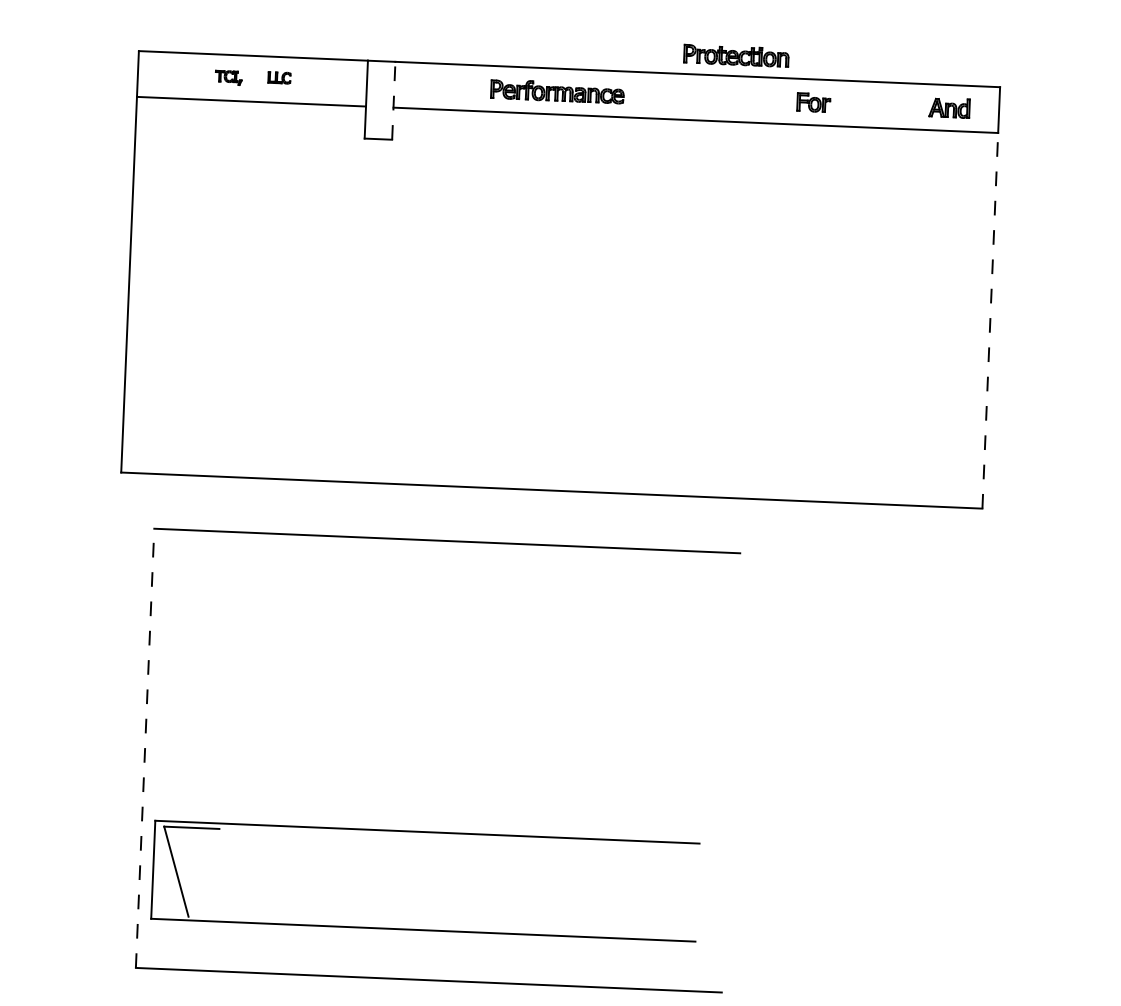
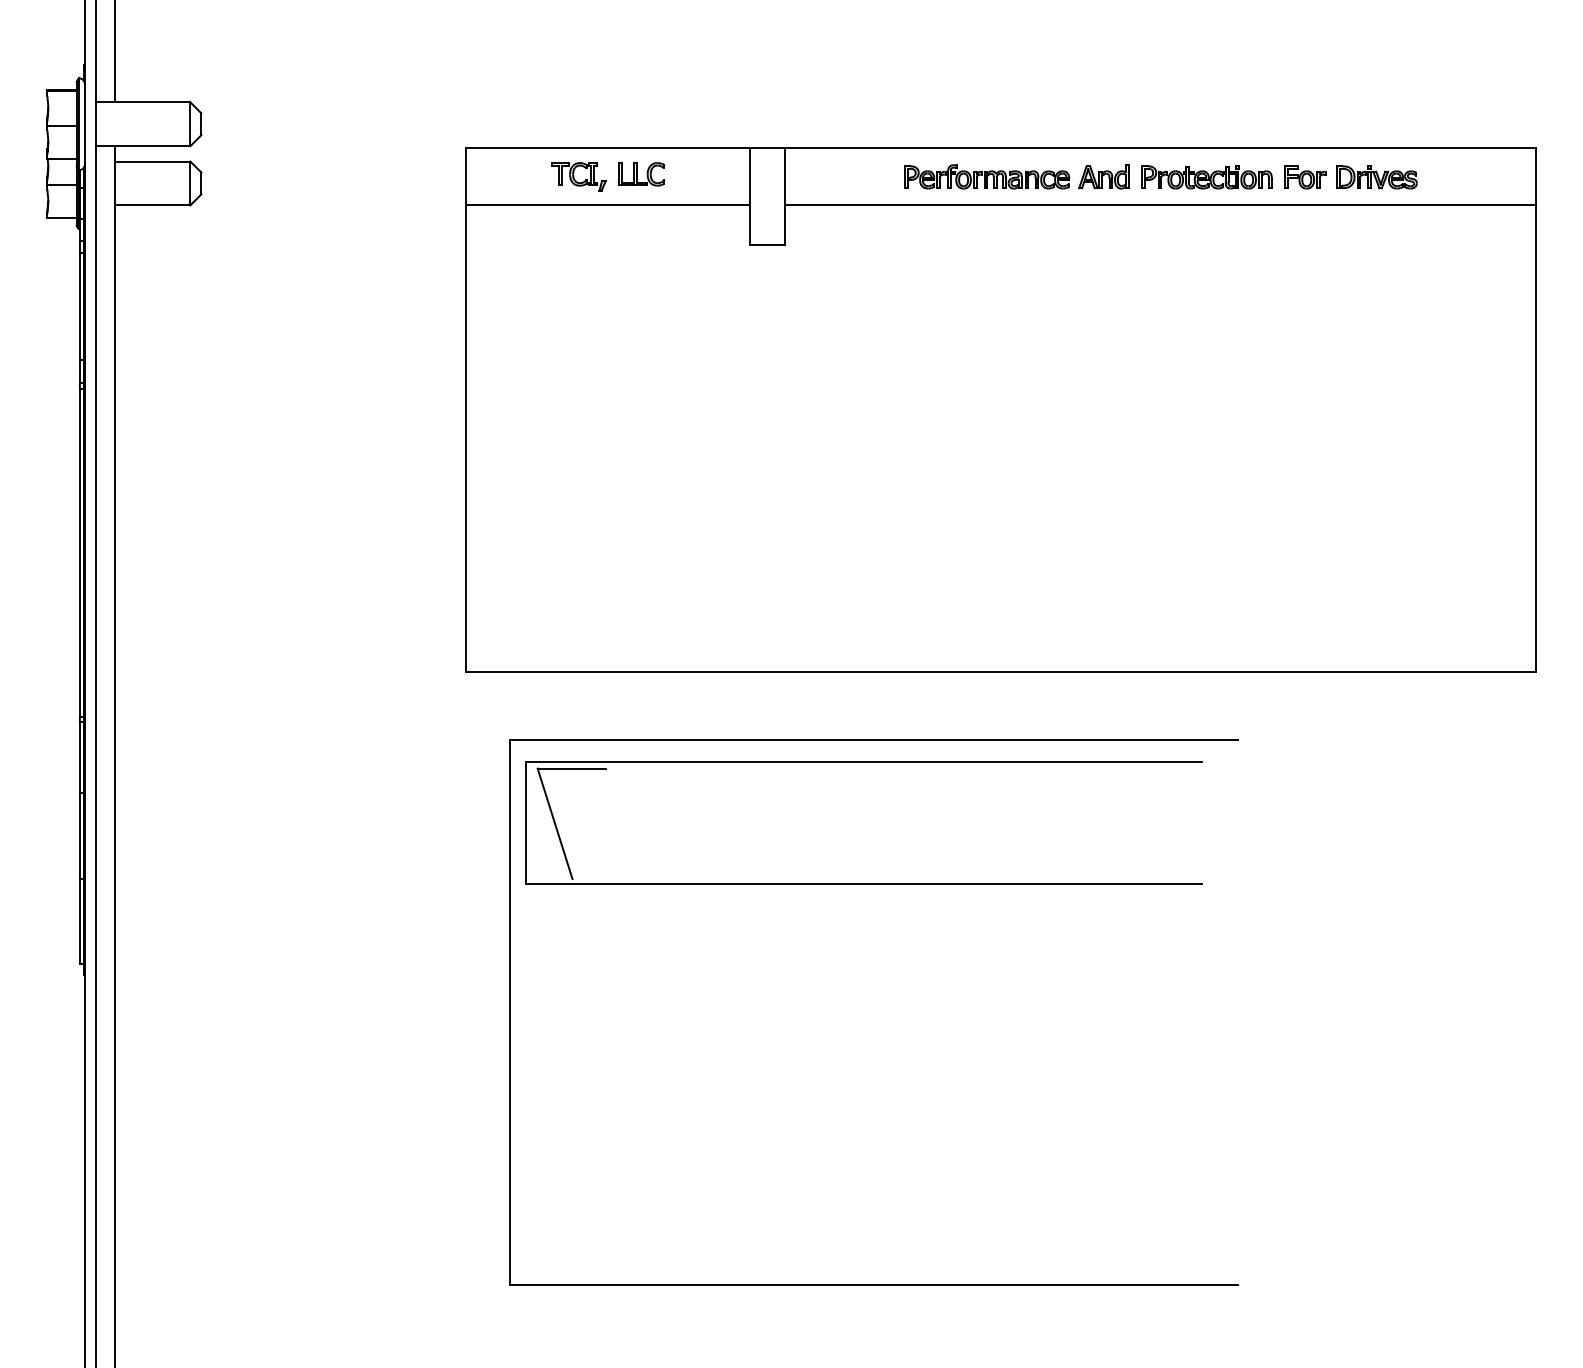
part: (736, 55) -> (1206, 177), moved
part: (228, 77) -> (578, 176), size x1.67
part: (279, 77) -> (641, 174), size x1.67
line: (393, 100) -> (784, 196), dashed -> solid
part: (871, 105) -> (1376, 177), added
part: (949, 107) -> (1103, 176), moved
line: (990, 320) -> (1535, 438), dashed -> solid
line: (144, 748) -> (509, 1012), dashed -> solid
part: (426, 832) -> (863, 762), moved

